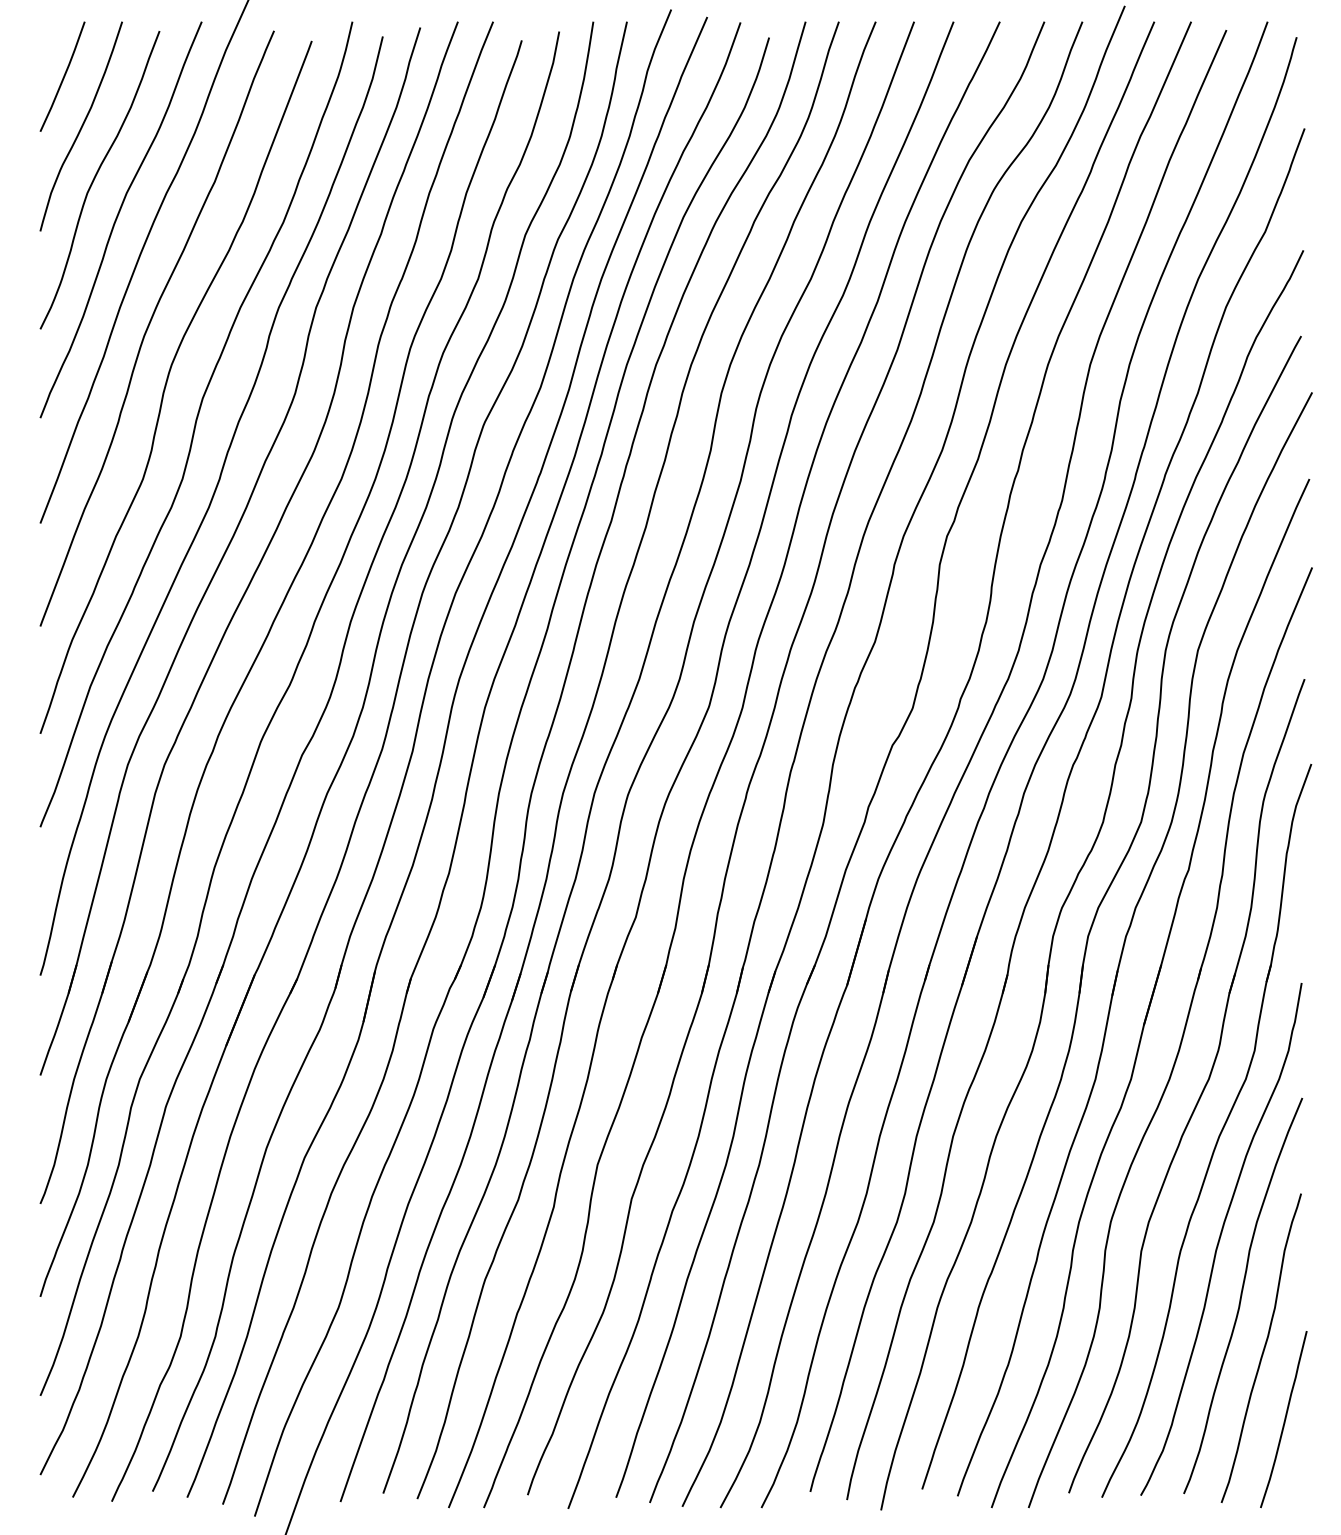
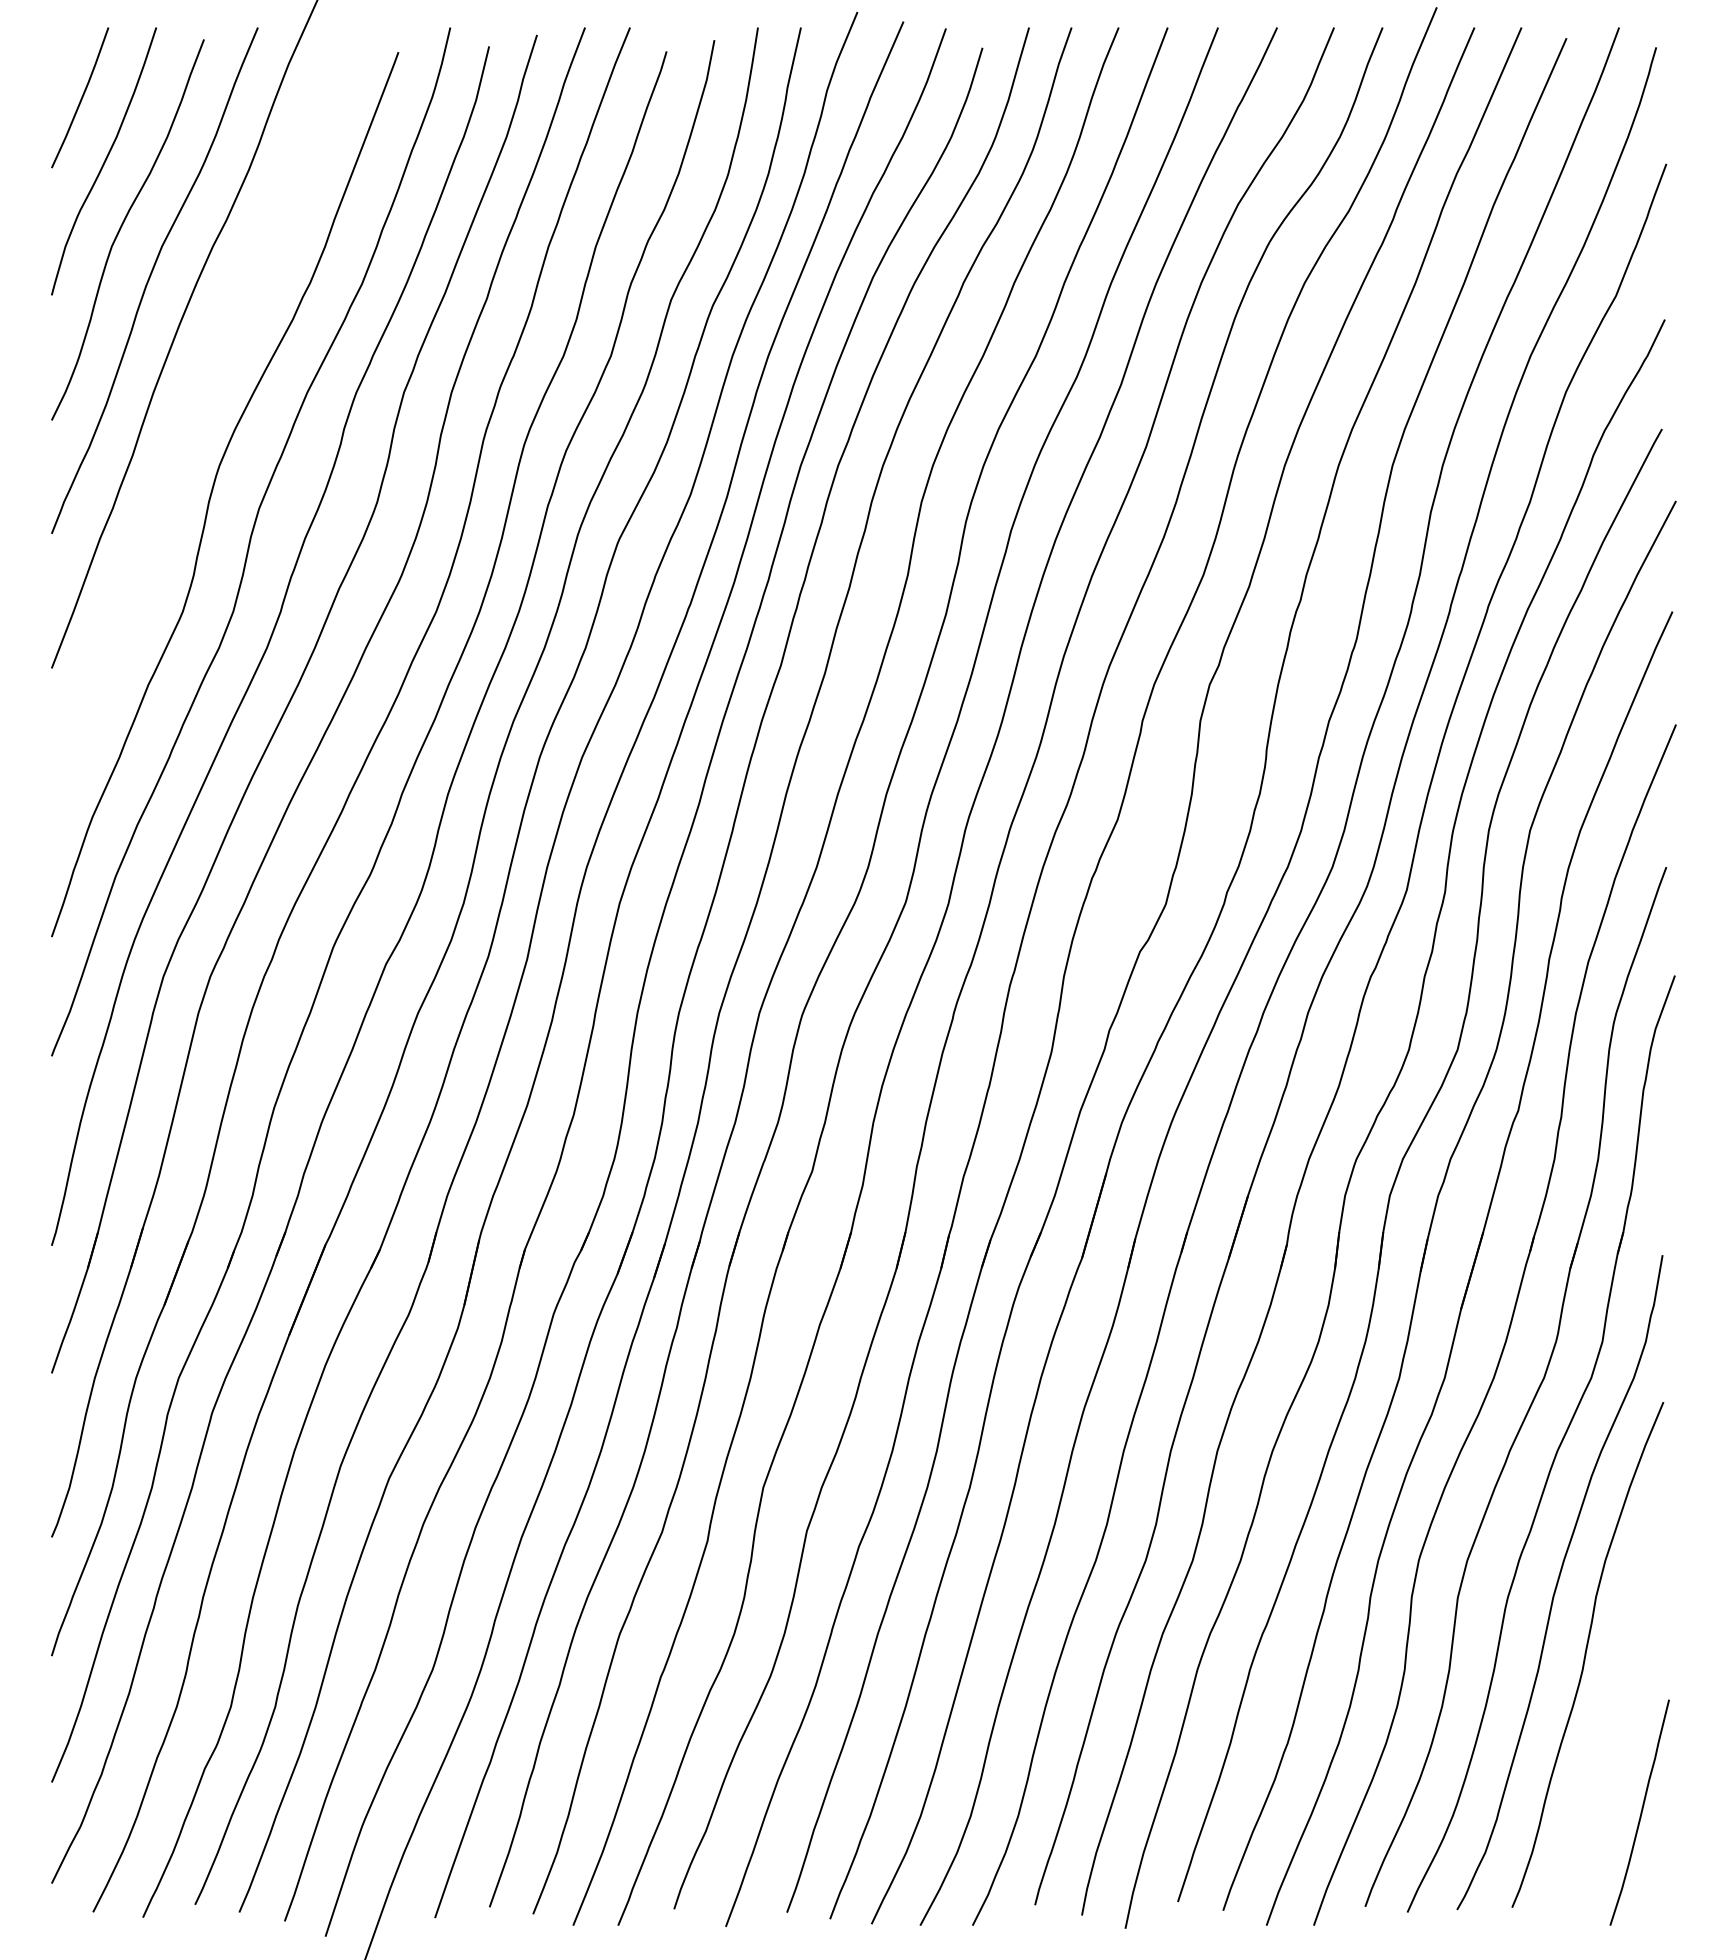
curve: (150, 324) -> (192, 414), removed
curve: (1263, 1347) -> (1613, 1720), removed

